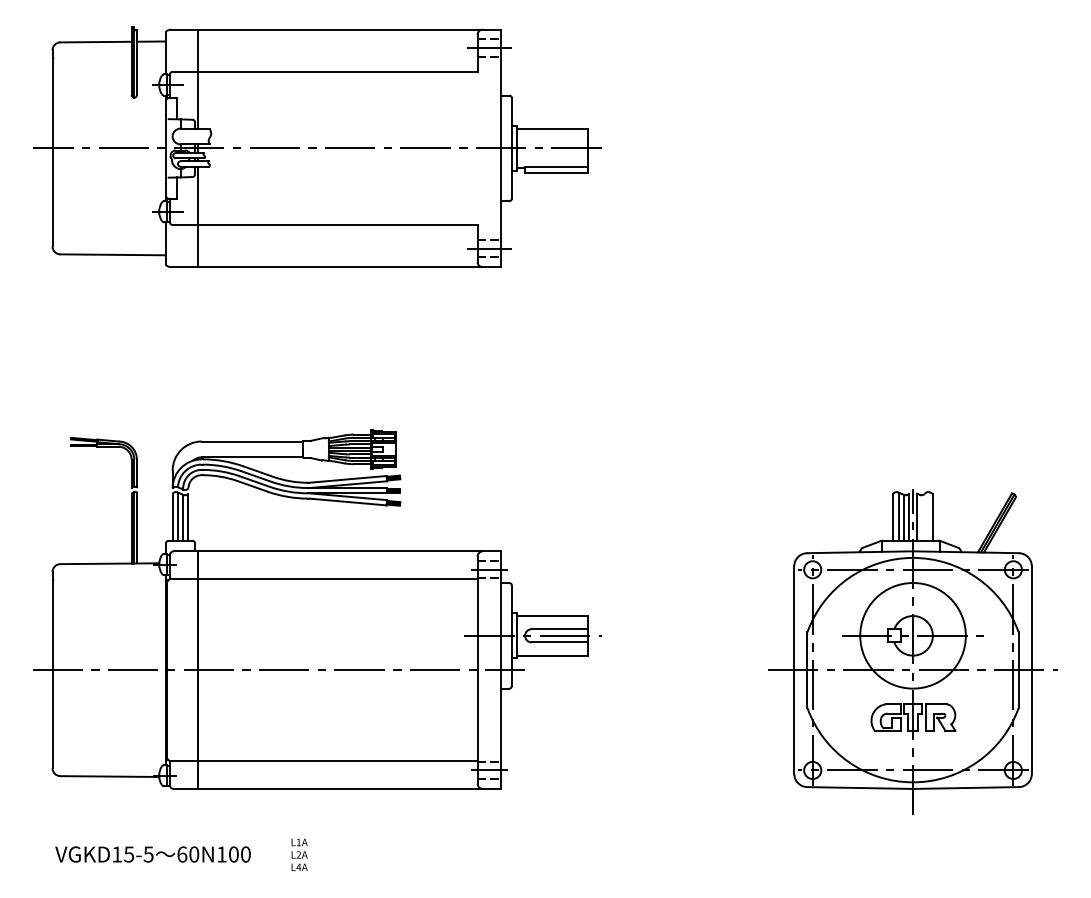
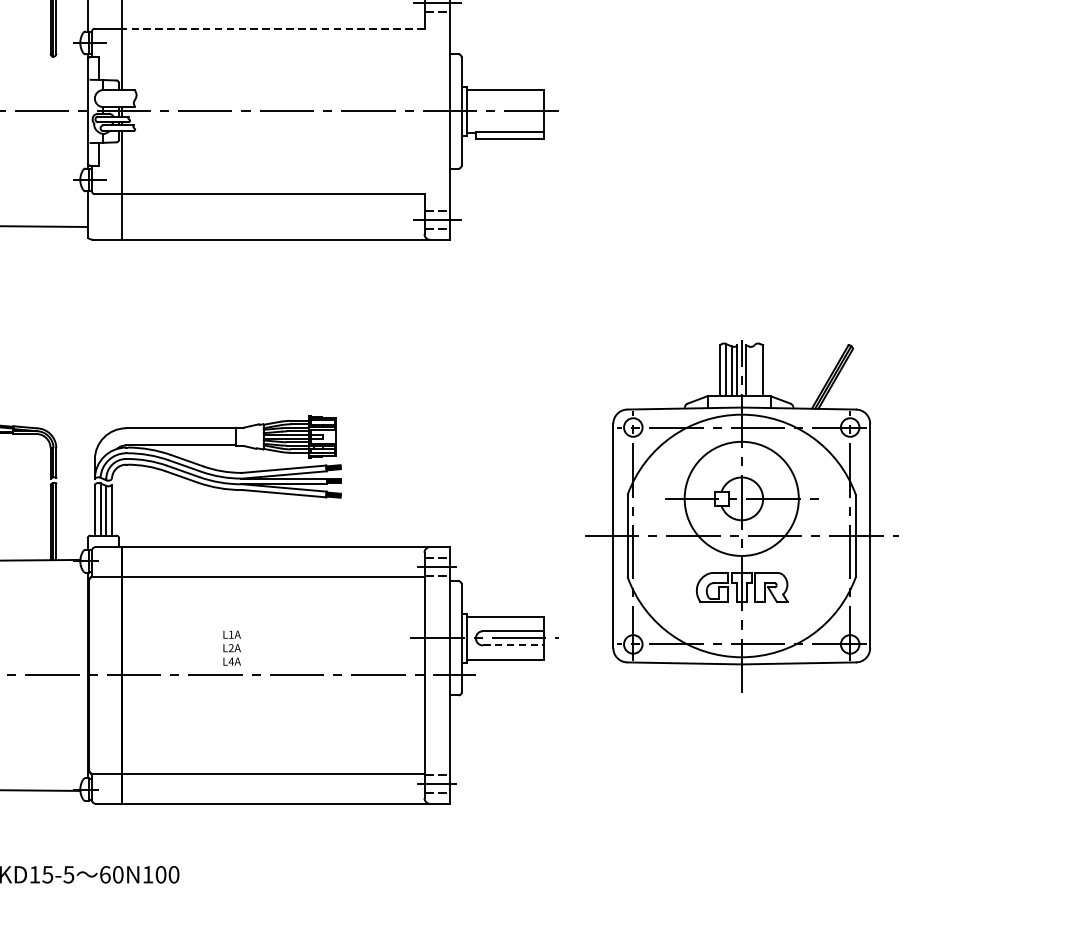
line: (337, 71) -> (273, 28), solid -> dashed
line: (560, 642) -> (514, 645), solid -> dashed
part: (912, 651) -> (741, 515), moved
text: (299, 854) -> (231, 647), moved

